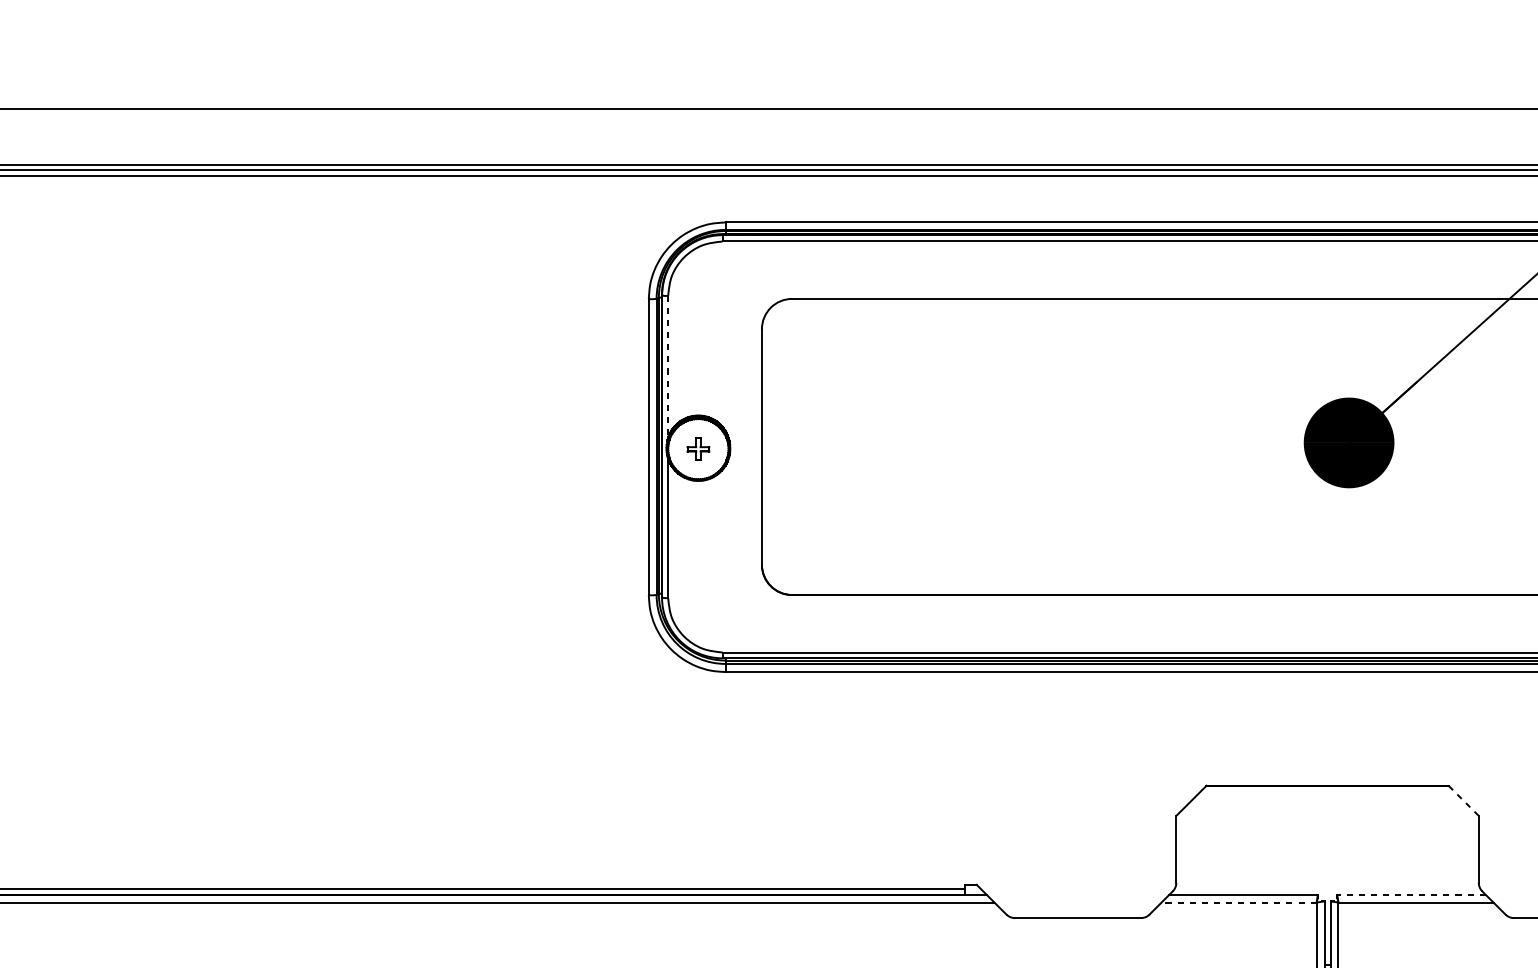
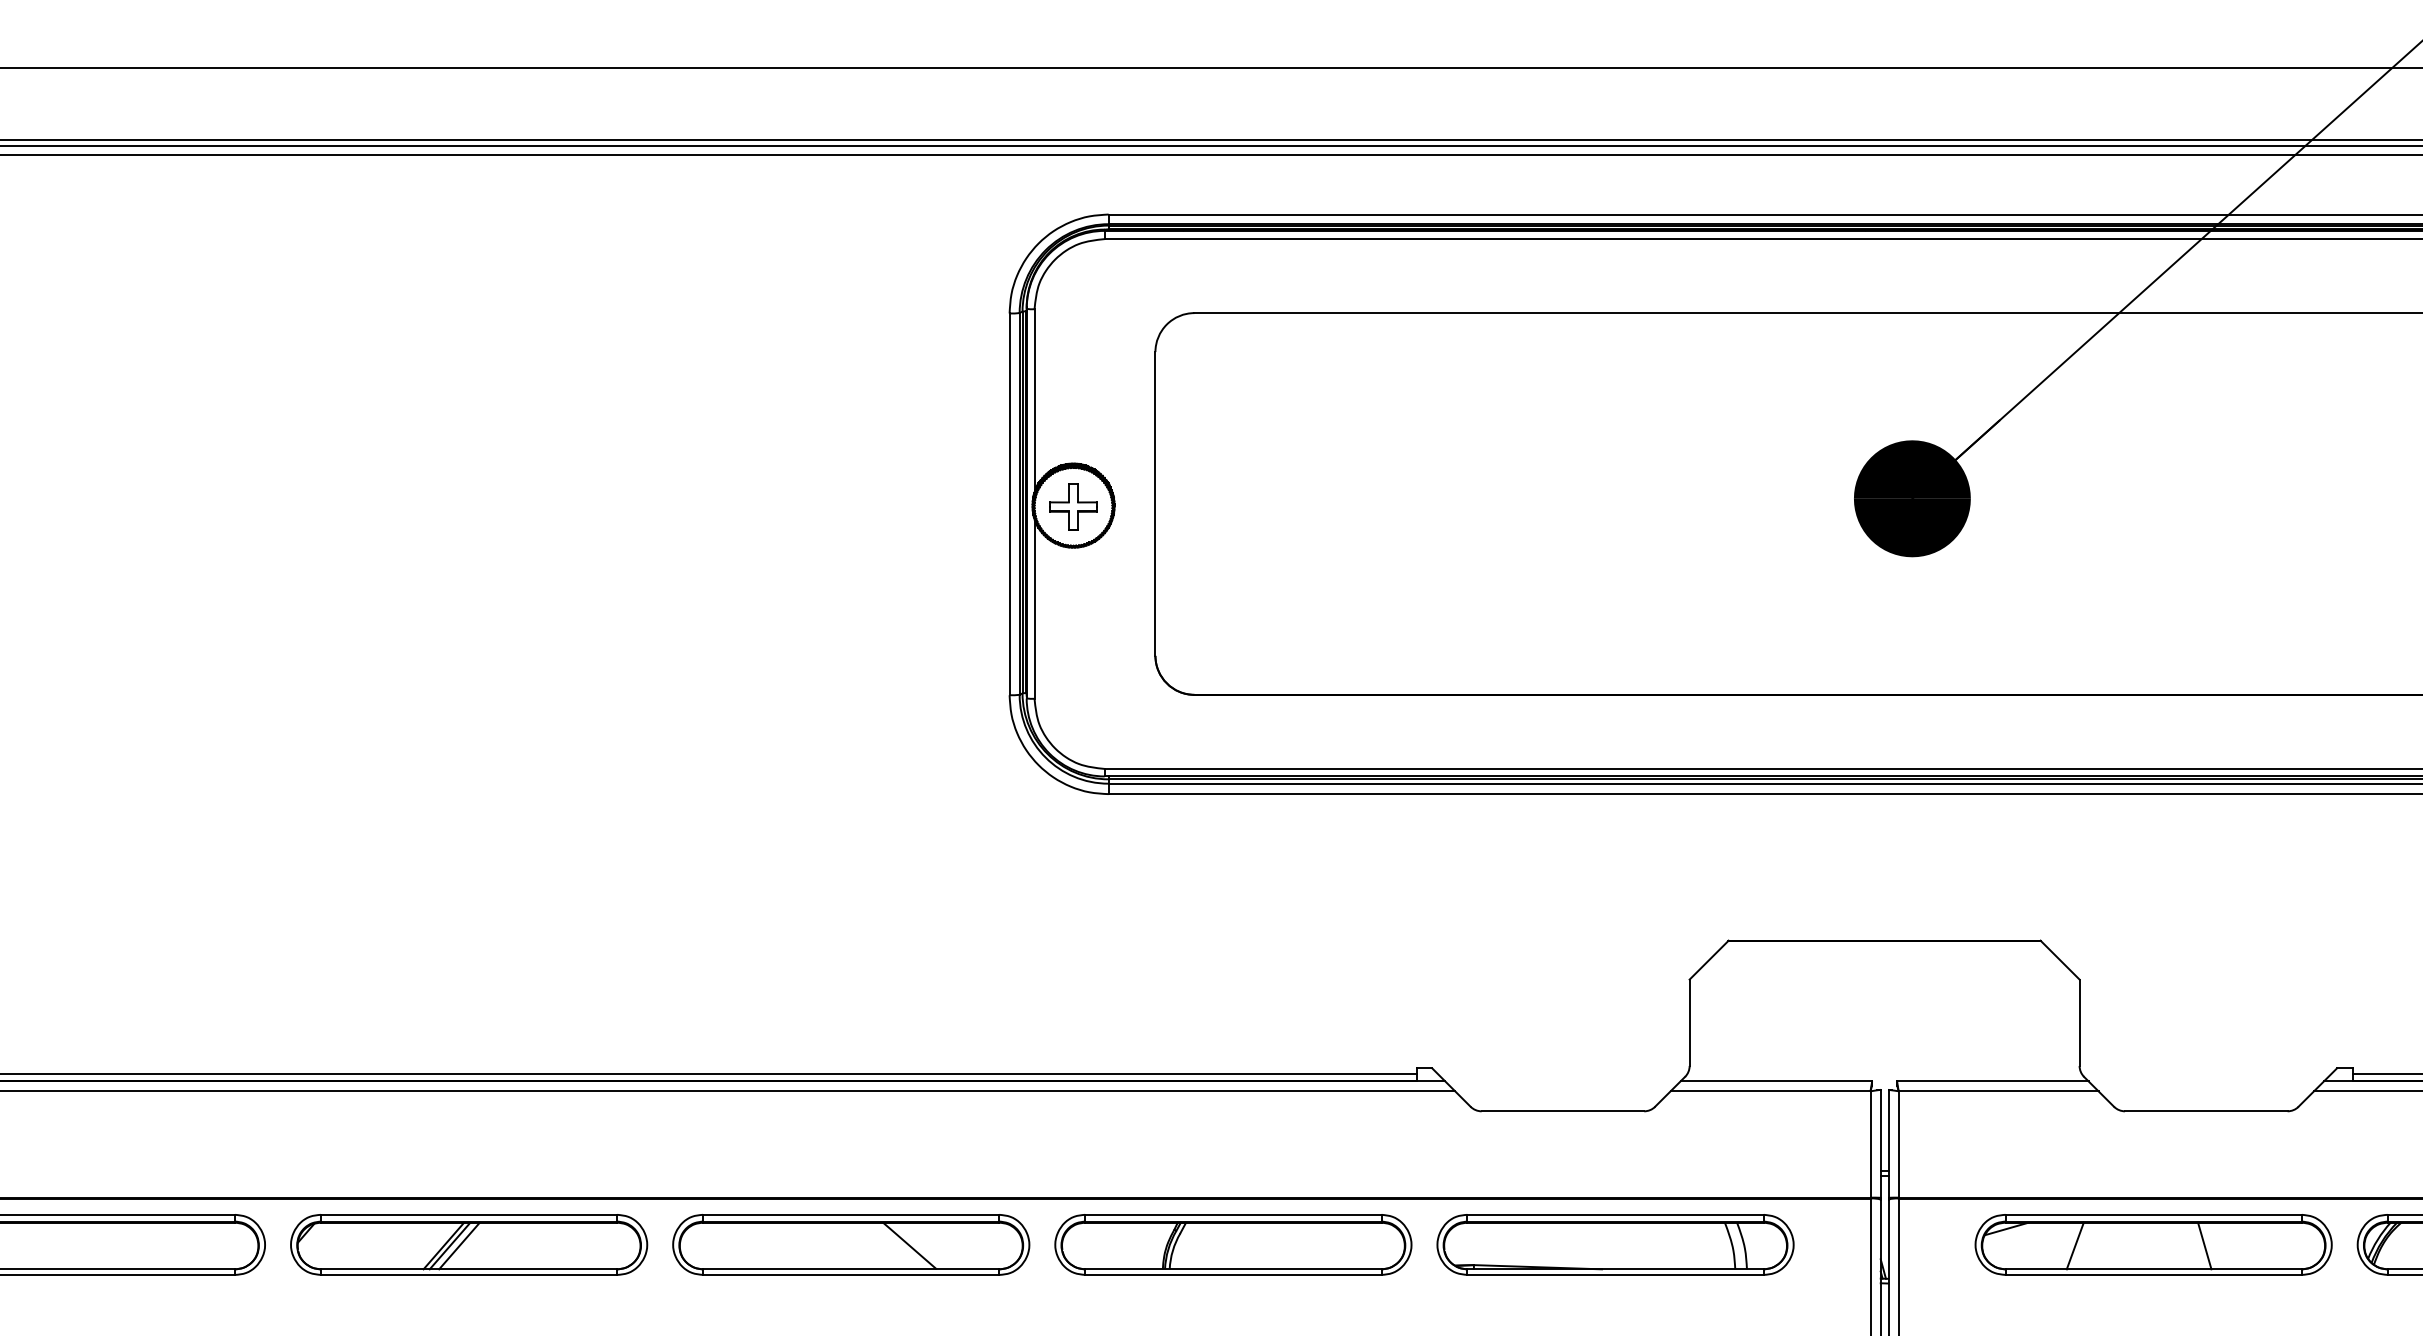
line: (668, 366) -> (1034, 400), dashed -> solid
part: (698, 448) -> (1073, 506), size x1.67
line: (1463, 801) -> (2060, 960), dashed -> solid
line: (1411, 894) -> (1992, 1081), dashed -> solid
line: (1239, 902) -> (1770, 1091), dashed -> solid

